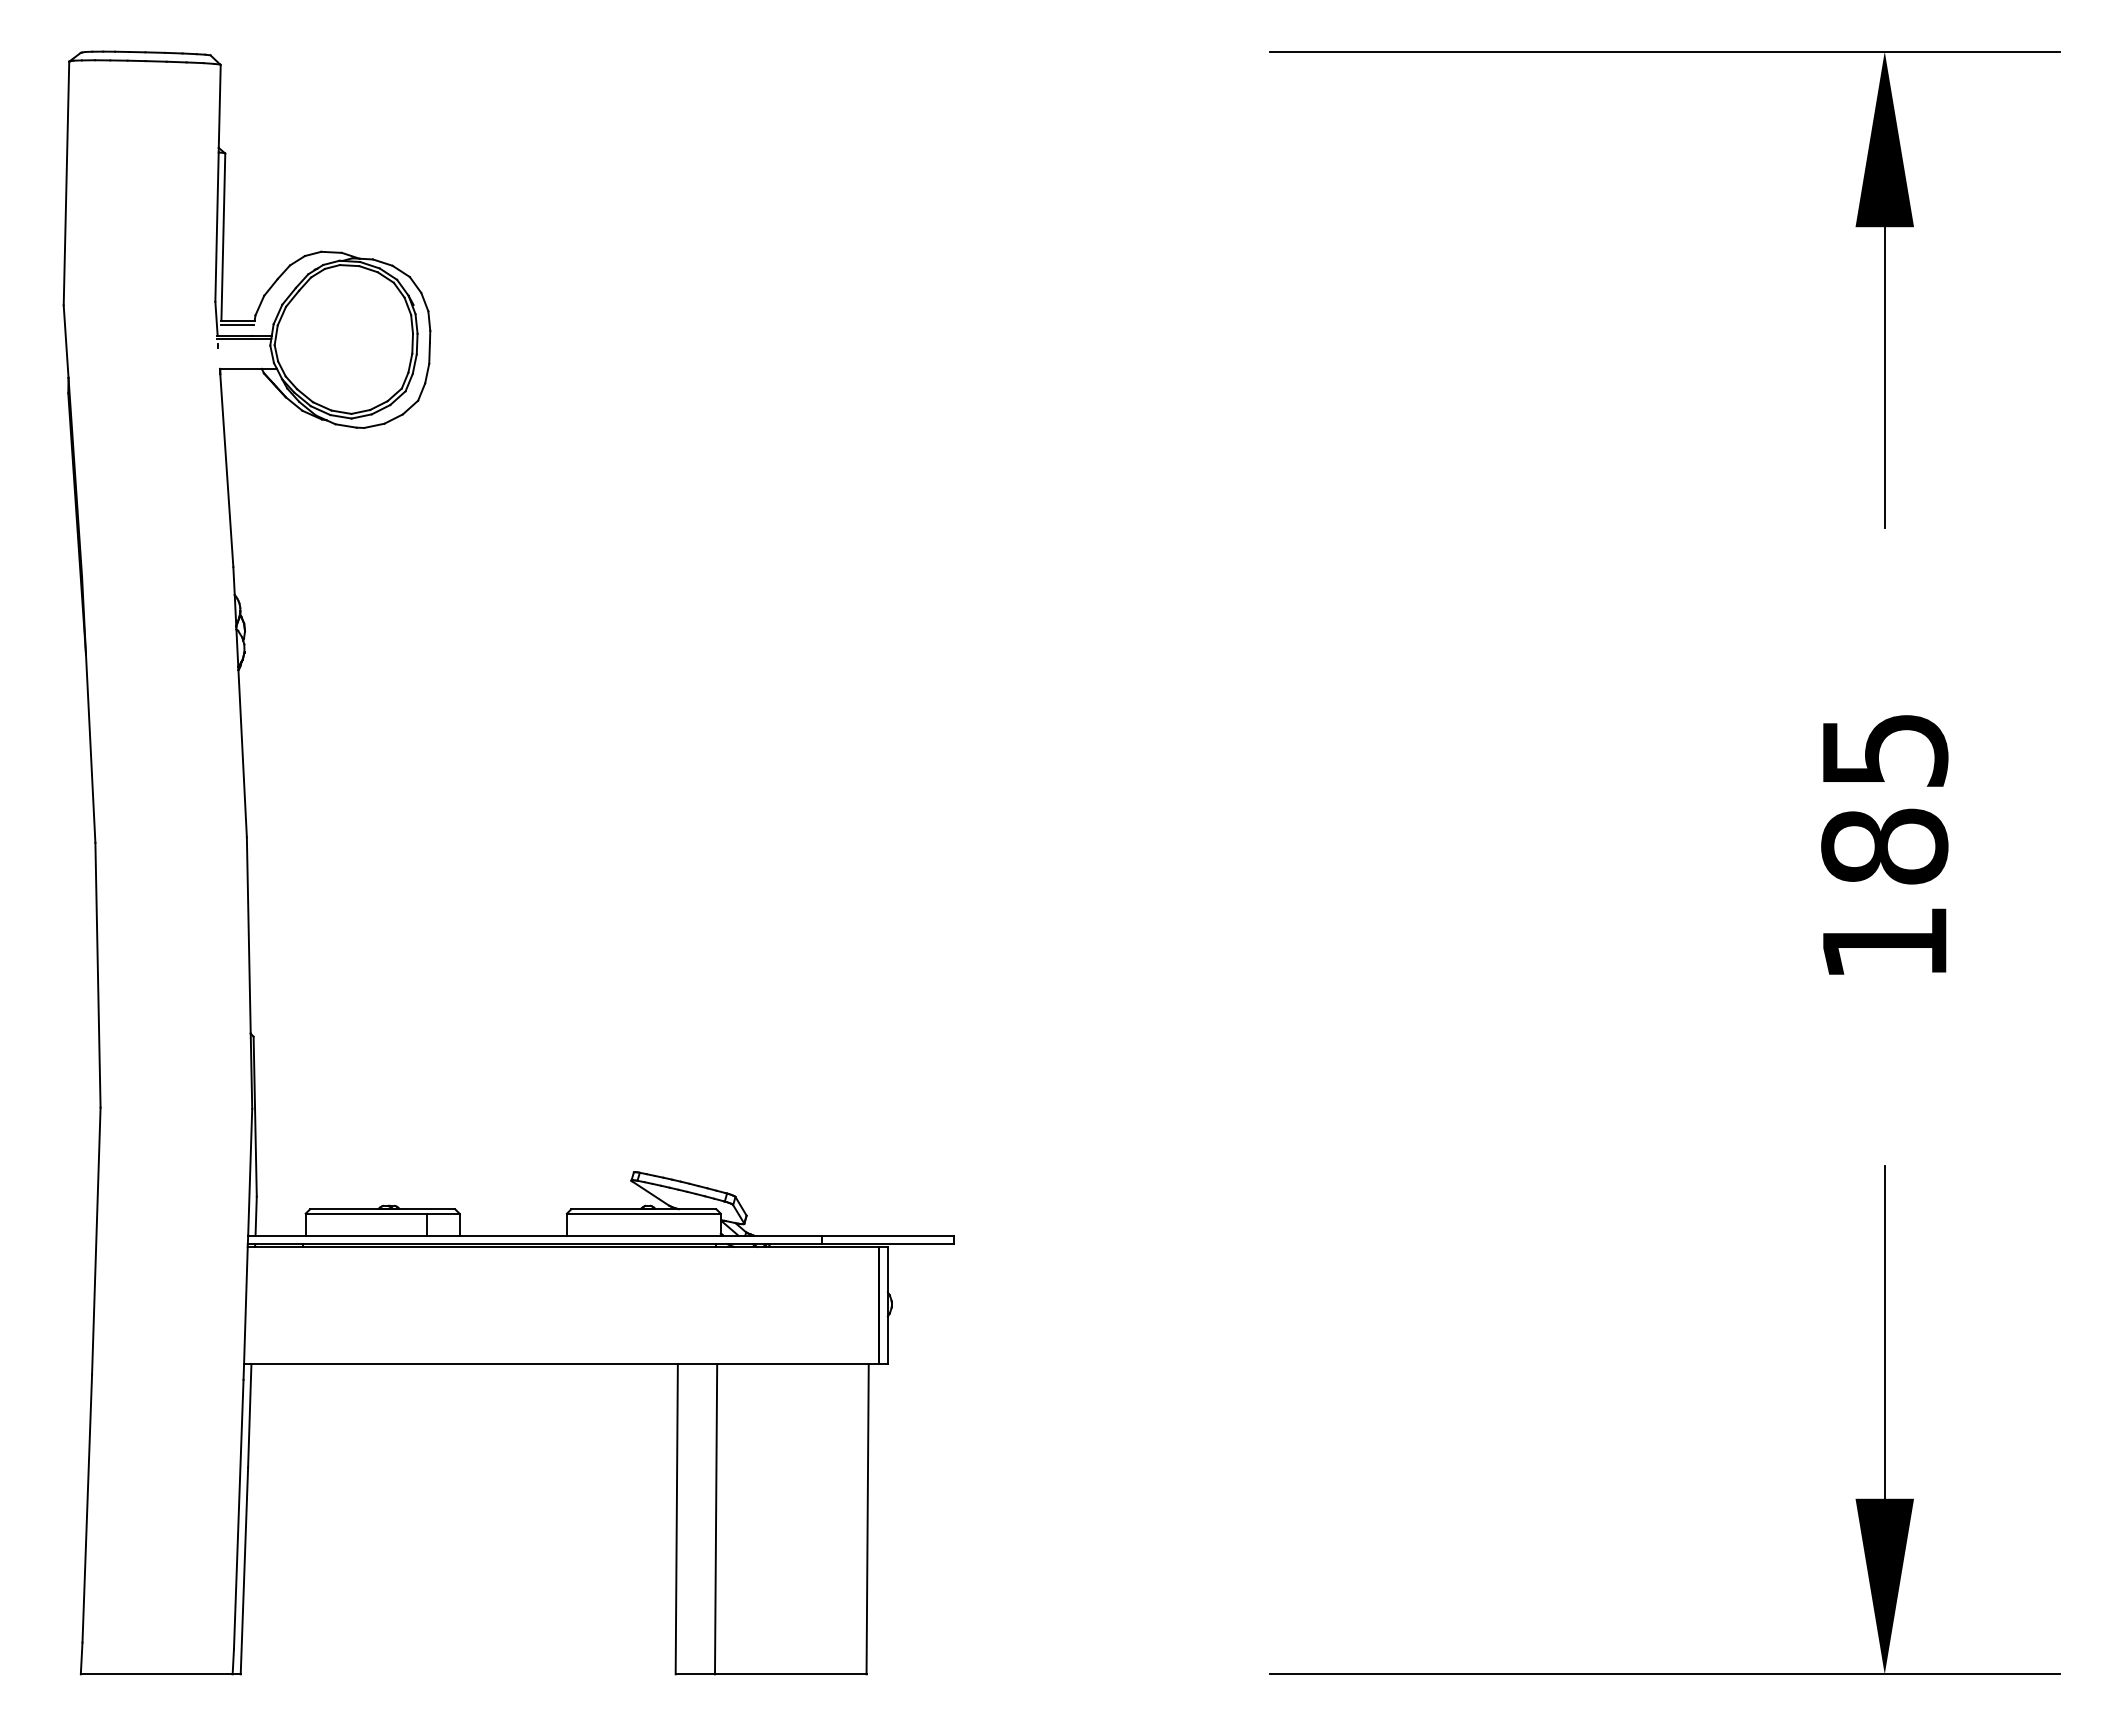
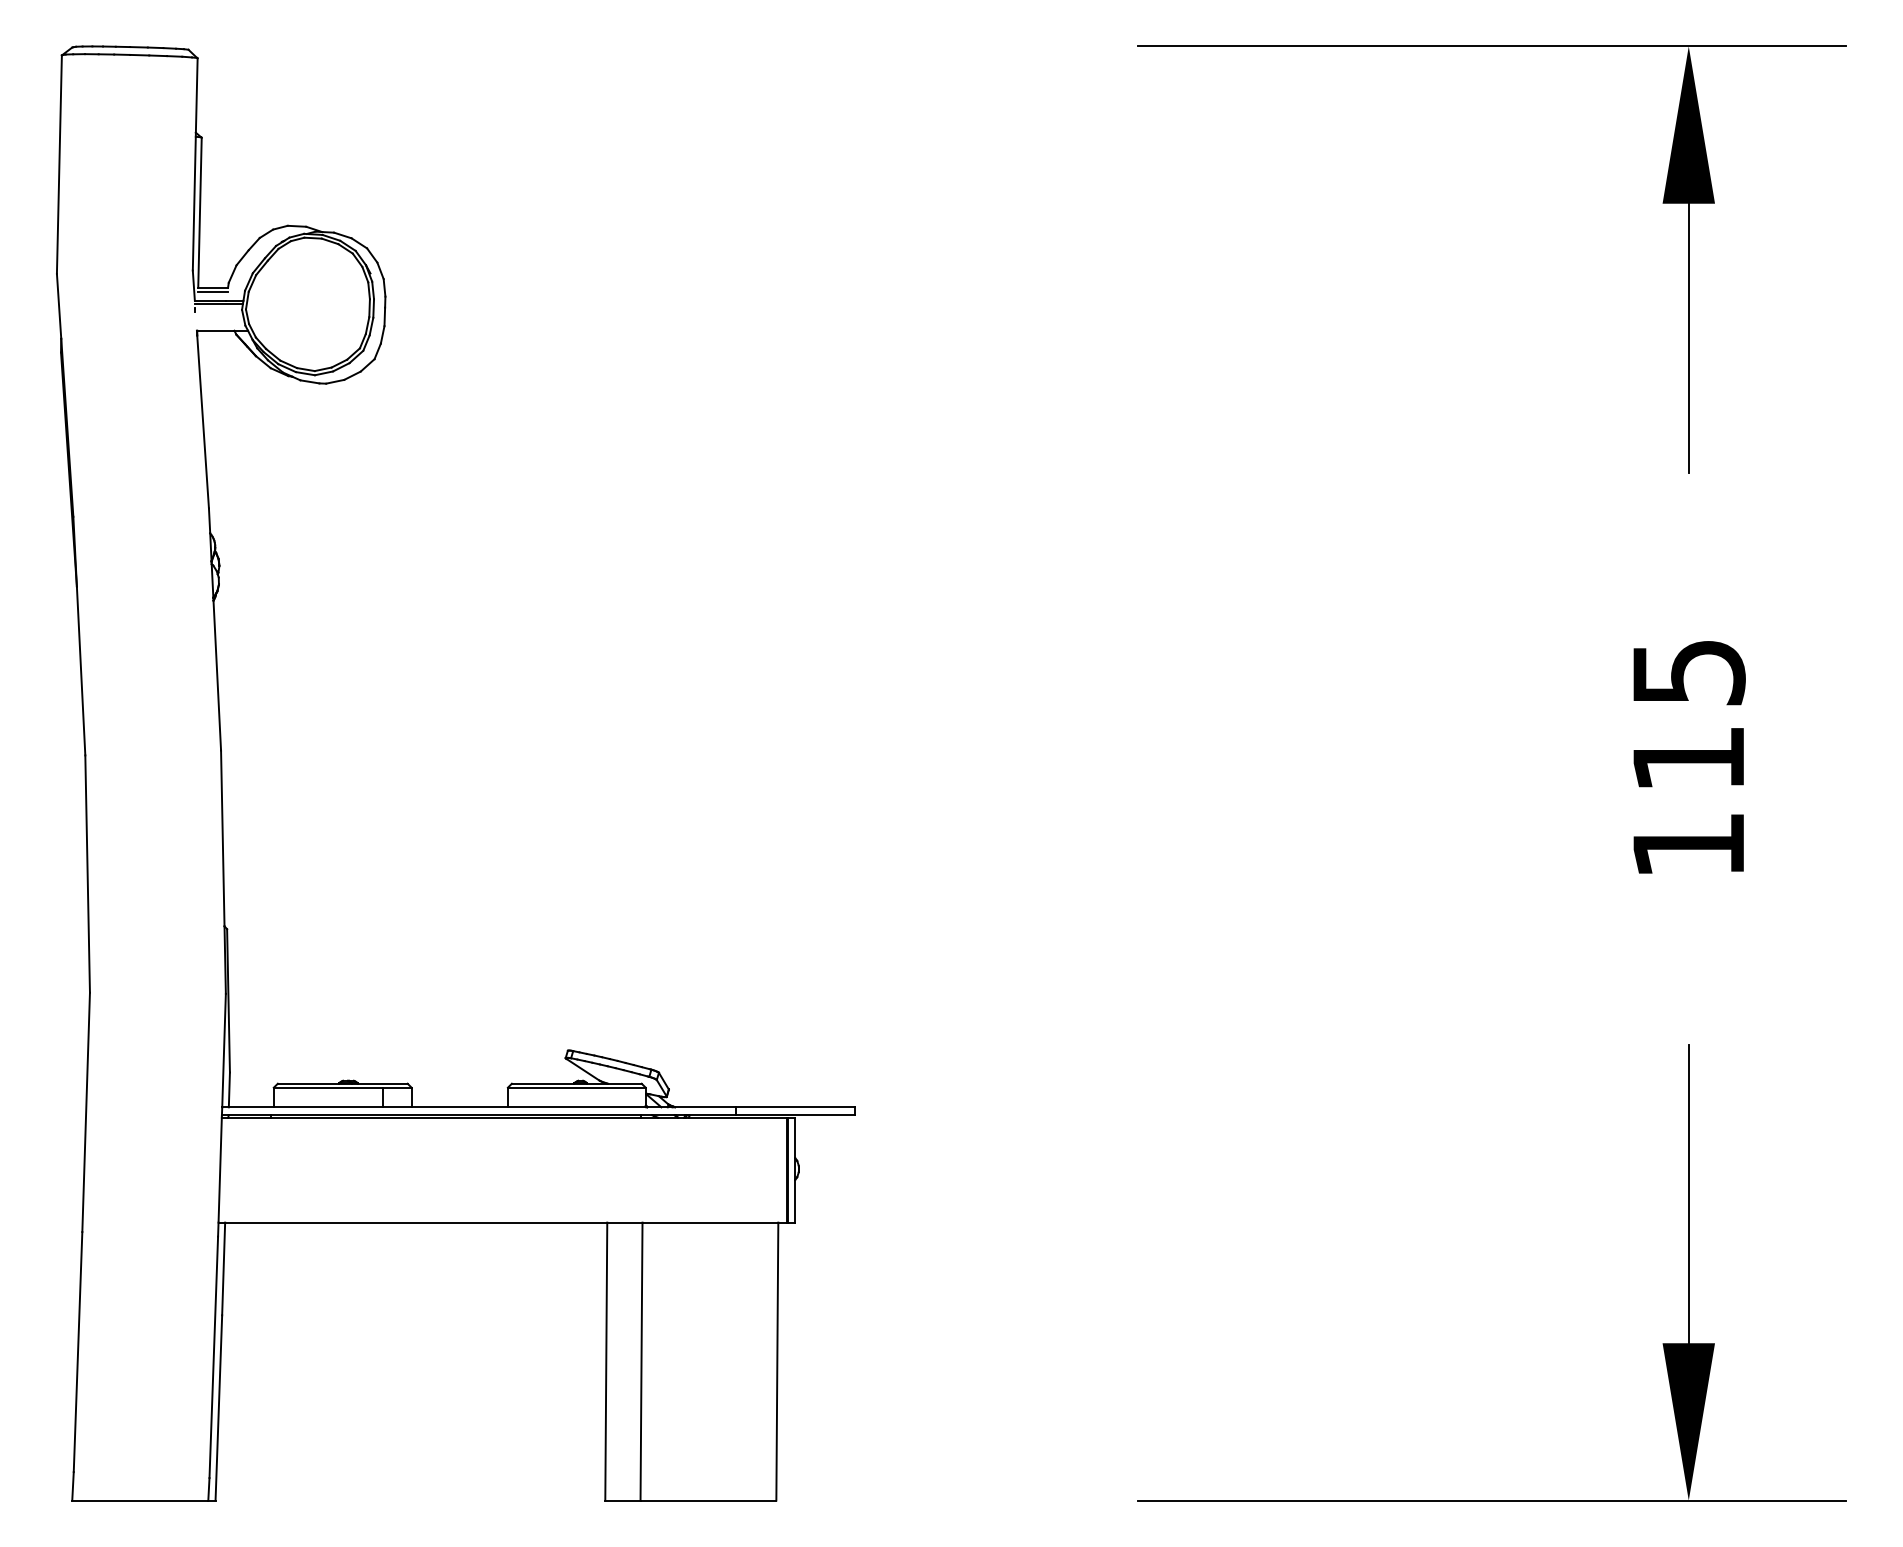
text: (1884, 846) -> (1688, 758), 185^J -> 115^J

